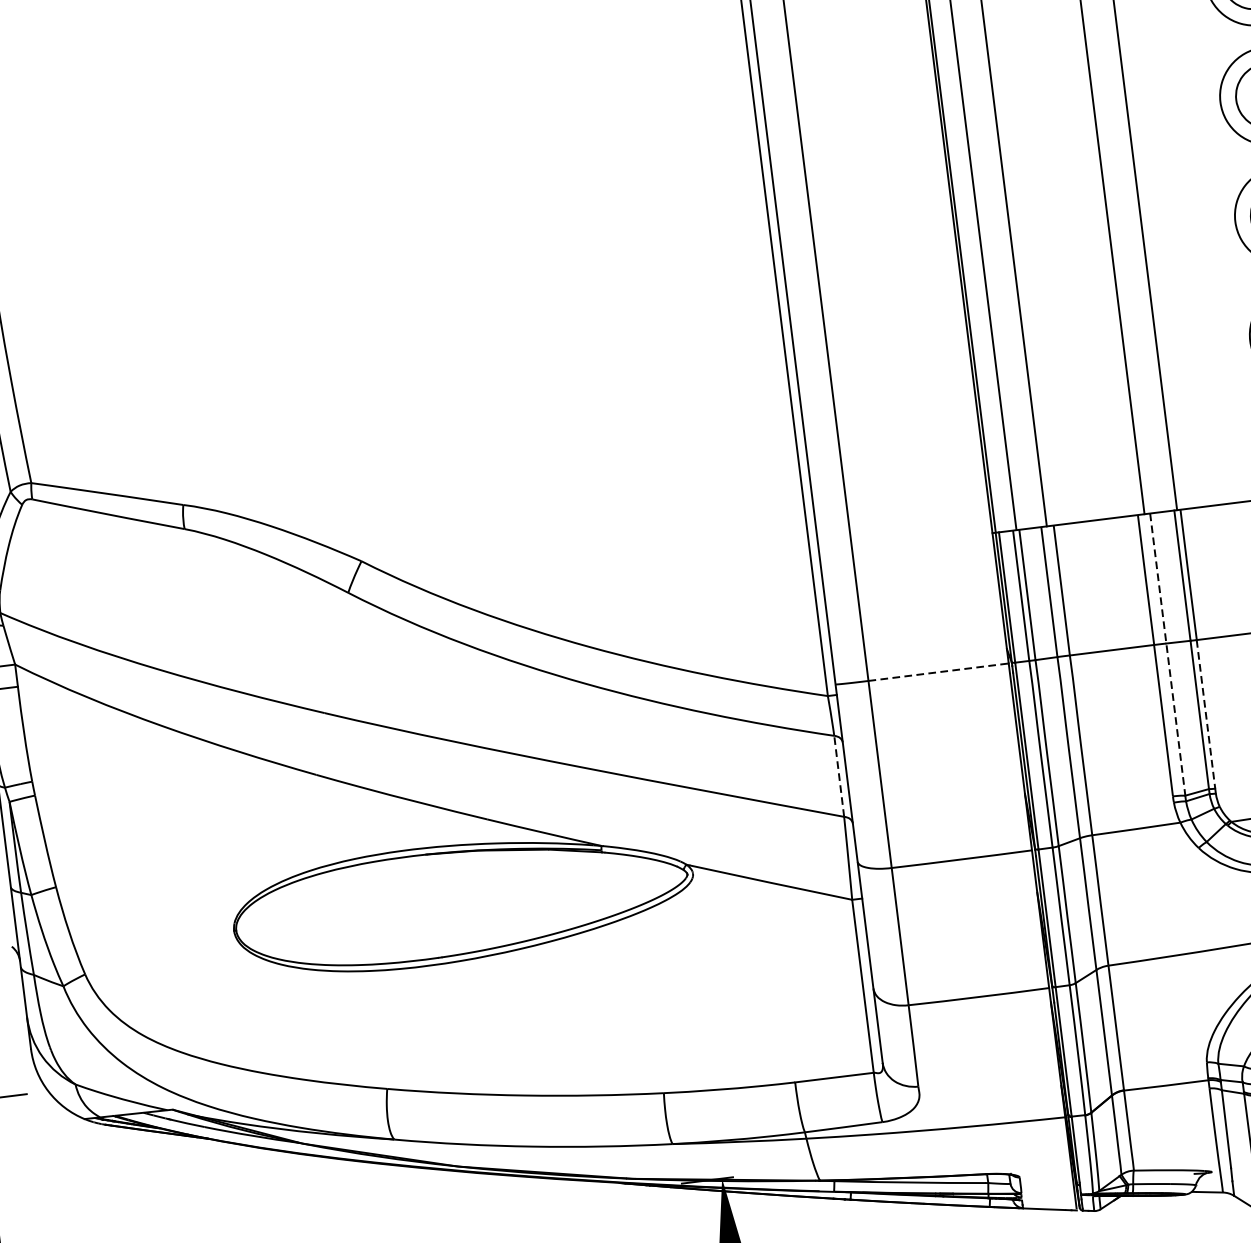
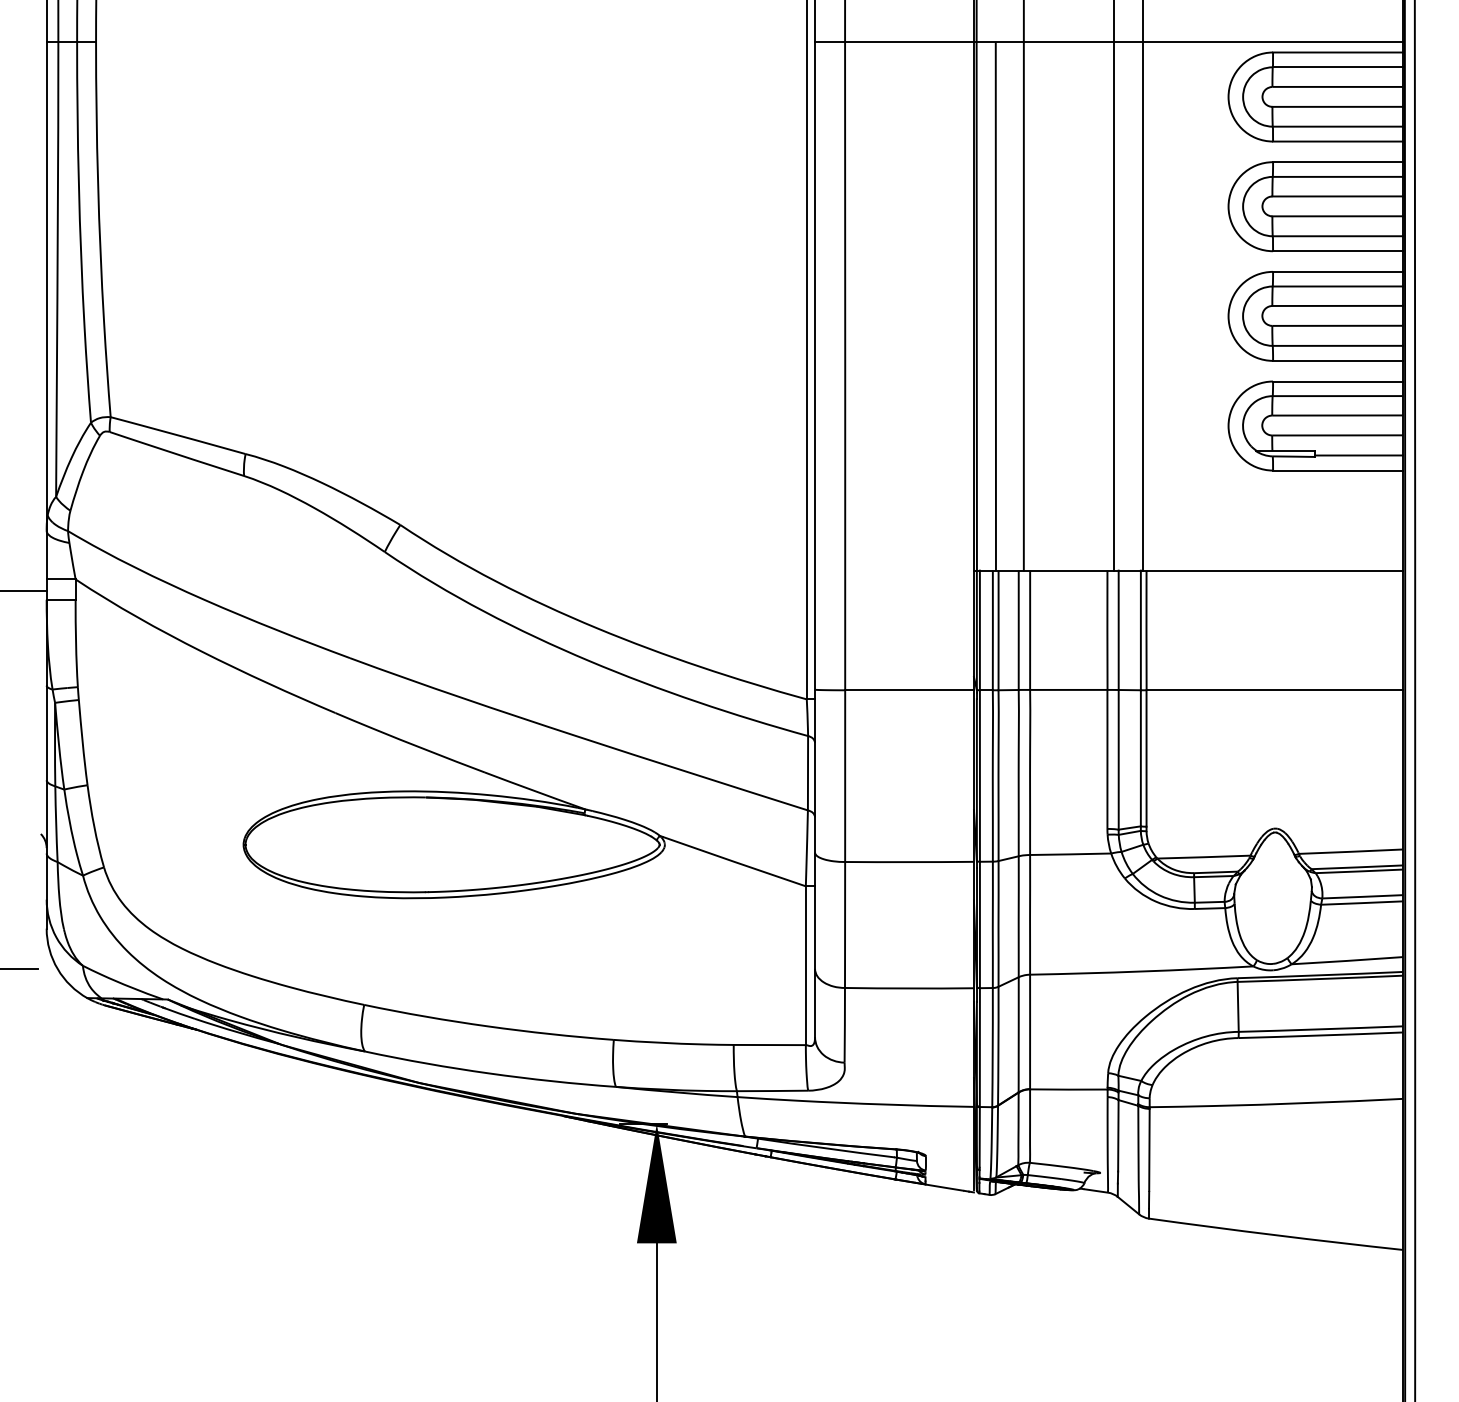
line: (1167, 654) -> (1118, 700), dashed -> solid
line: (939, 672) -> (910, 690), dashed -> solid
line: (1206, 715) -> (1146, 759), dashed -> solid
line: (839, 775) -> (808, 772), dashed -> solid

